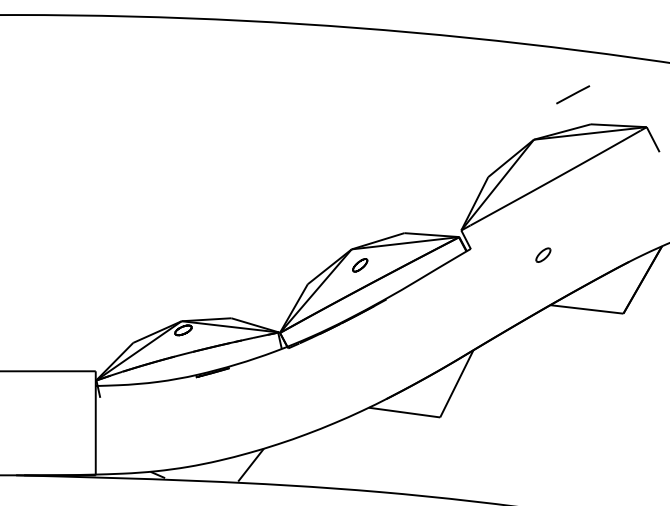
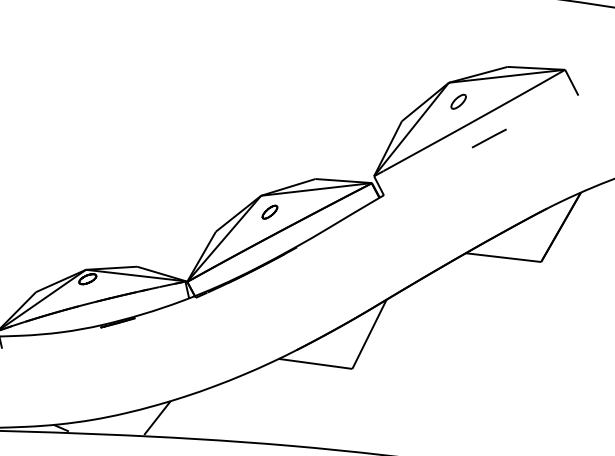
line: (573, 94) -> (489, 138), moved
part: (543, 254) -> (458, 101), moved

